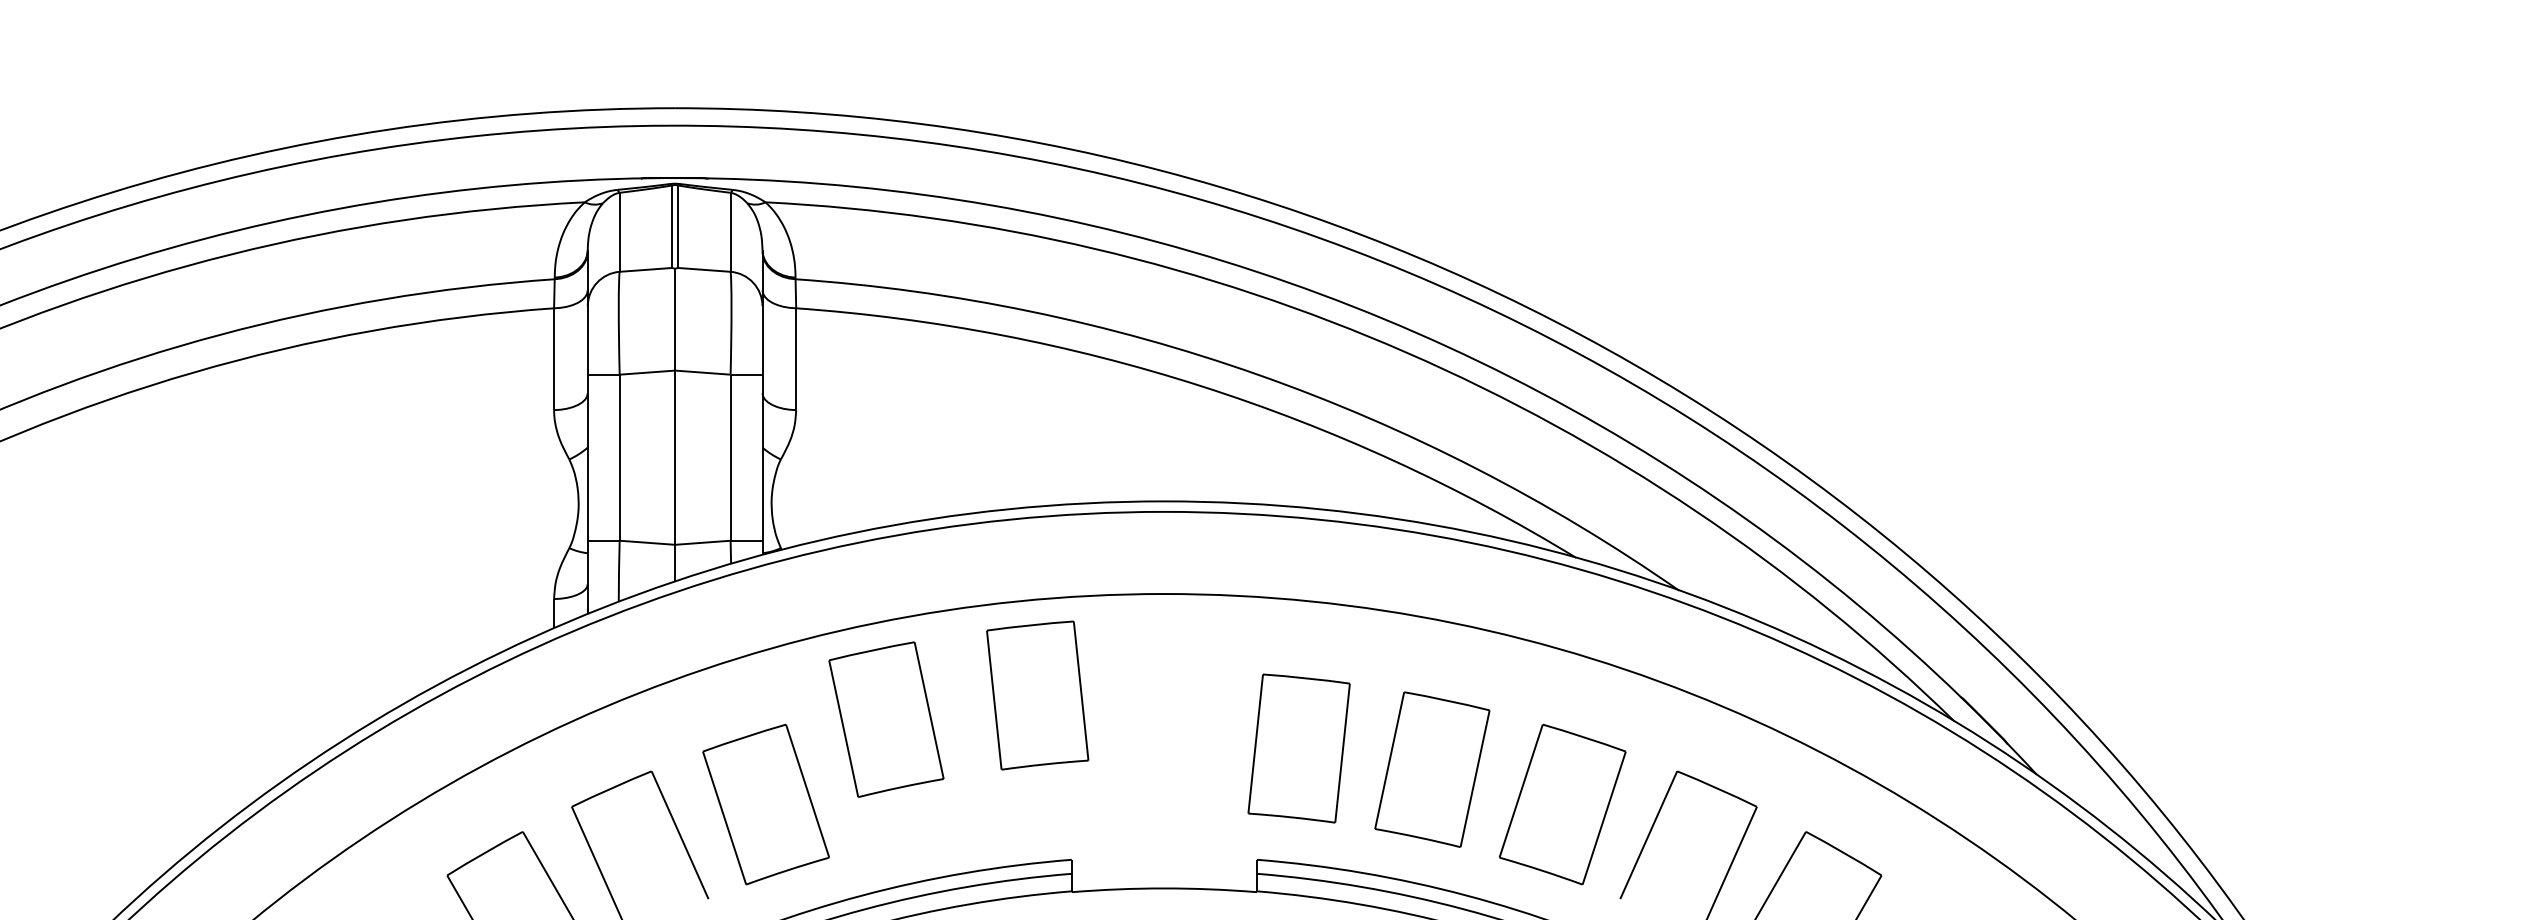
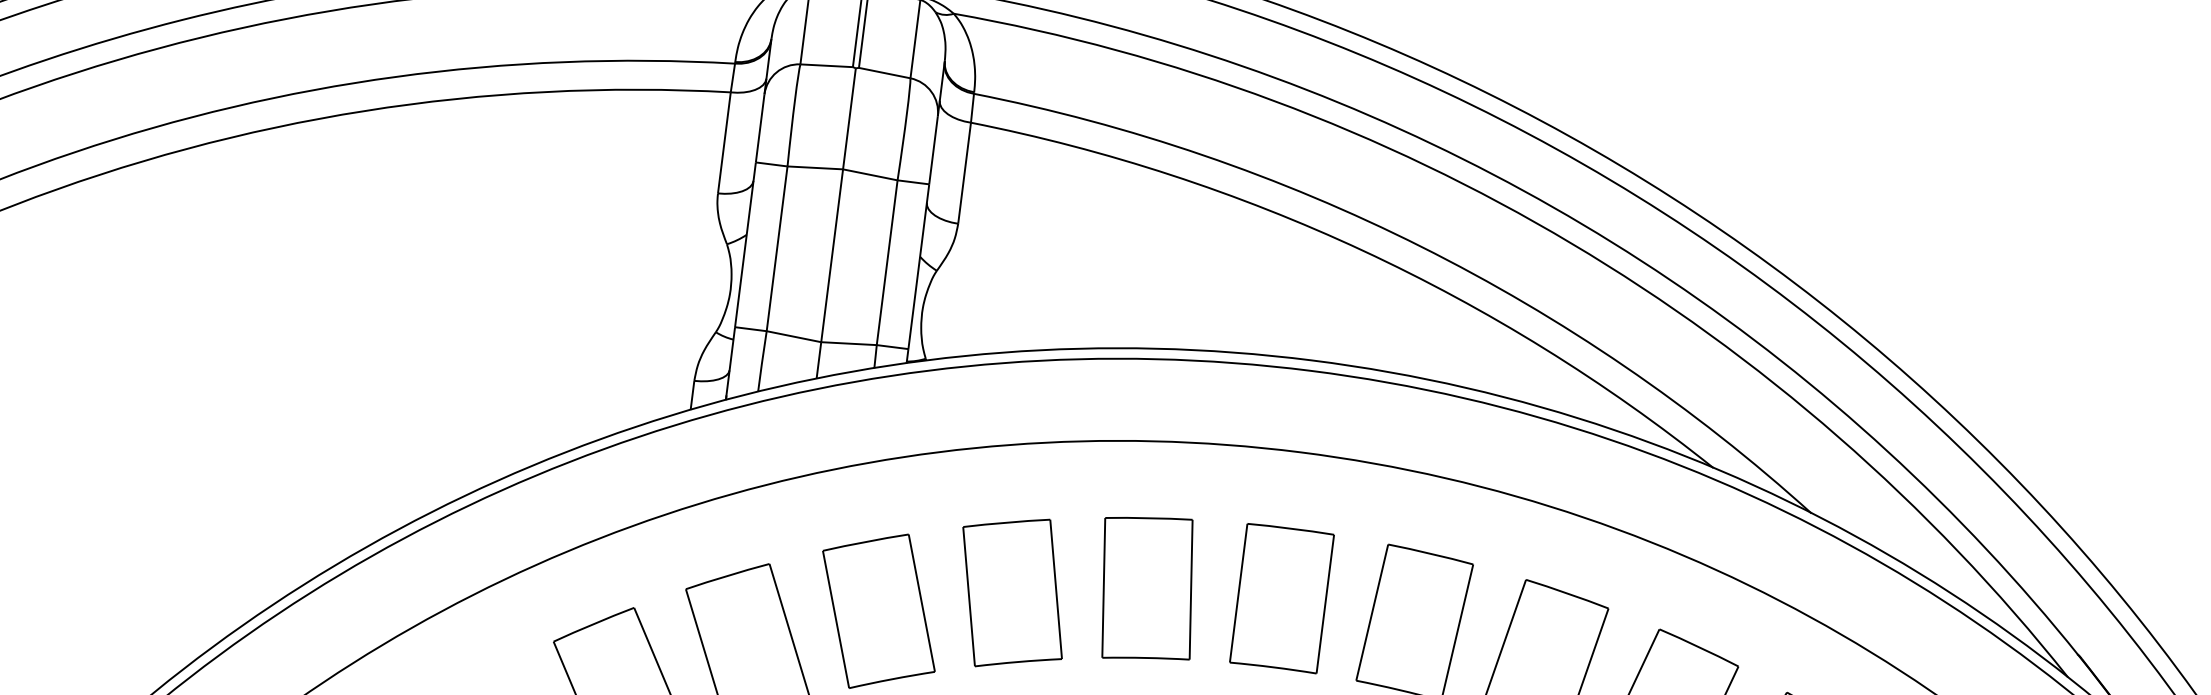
part: (1037, 695) -> (1147, 588), moved
part: (886, 719) -> (1012, 592), moved
part: (1164, 741) -> (1282, 598), added

